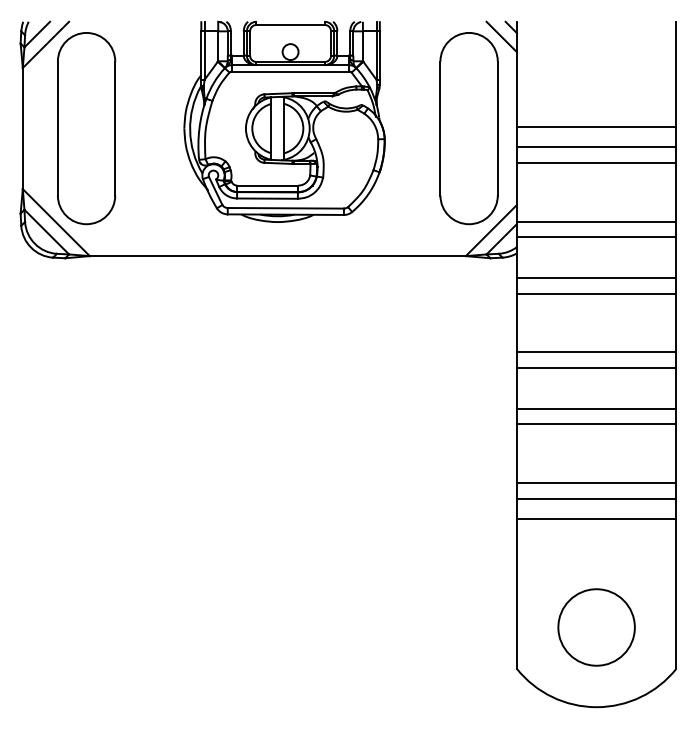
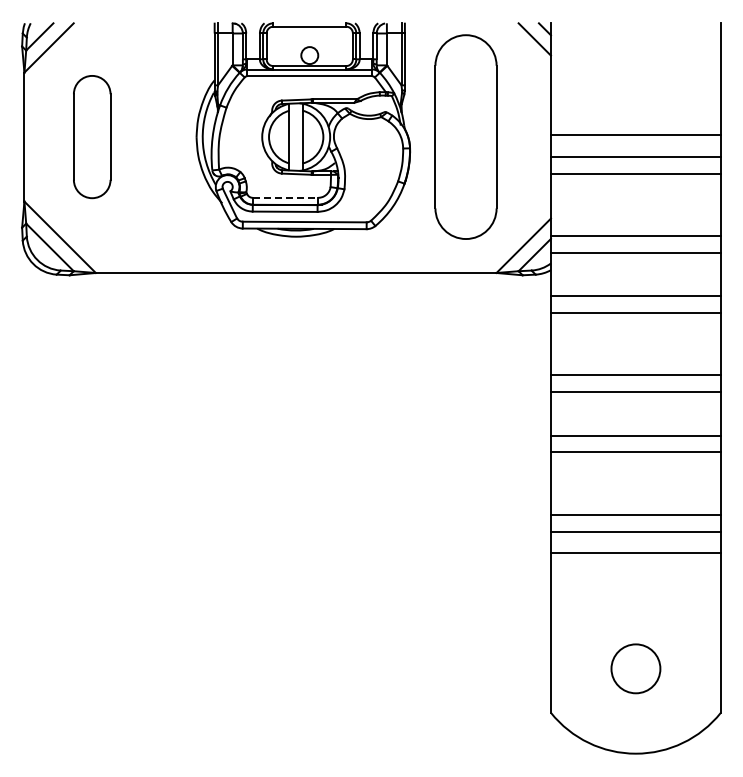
part: (85, 128) -> (91, 136), size x0.6
part: (468, 128) -> (465, 136), moved
line: (268, 185) -> (286, 197), solid -> dashed
circle: (596, 627) -> (635, 668), size x0.6

